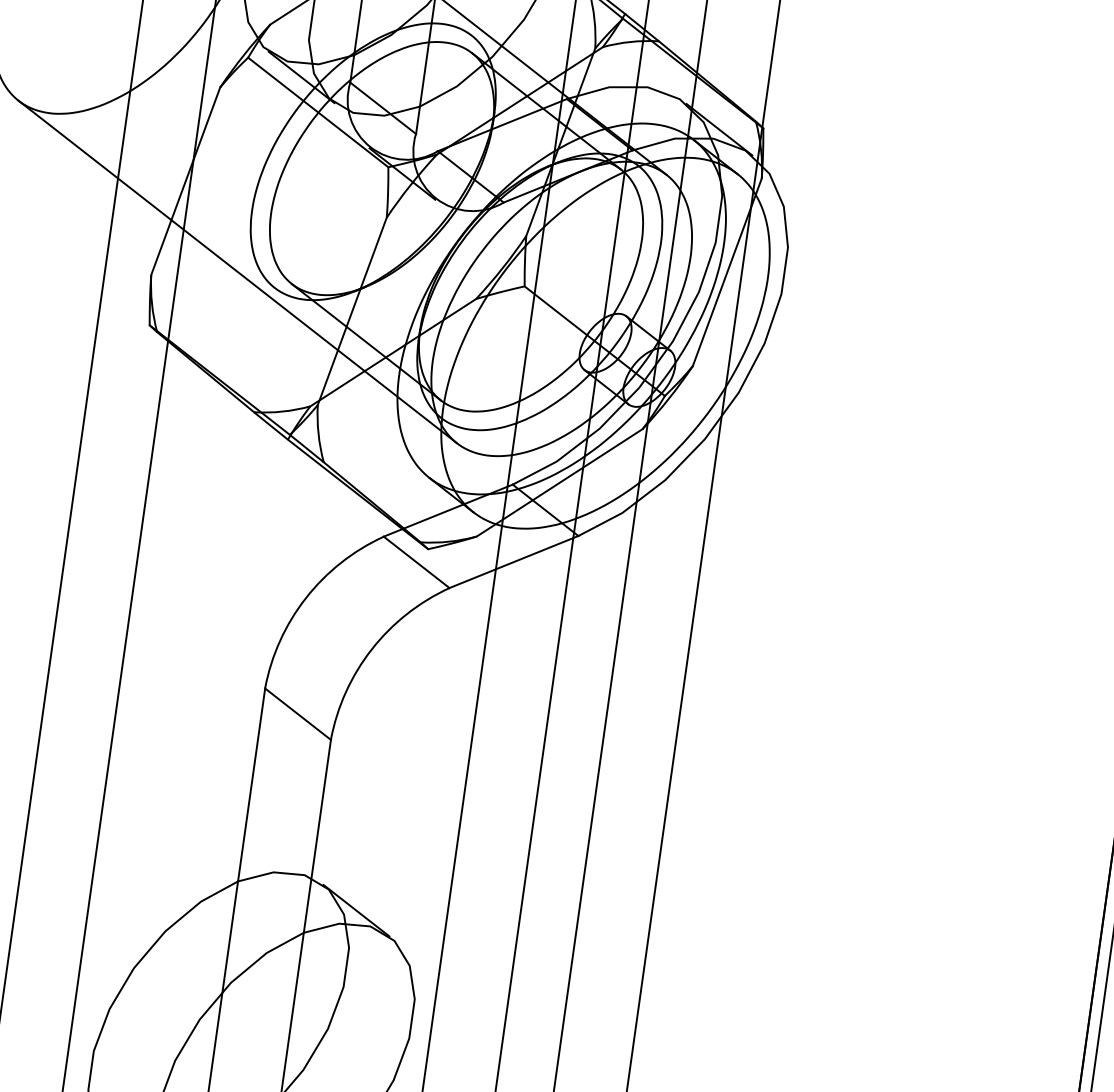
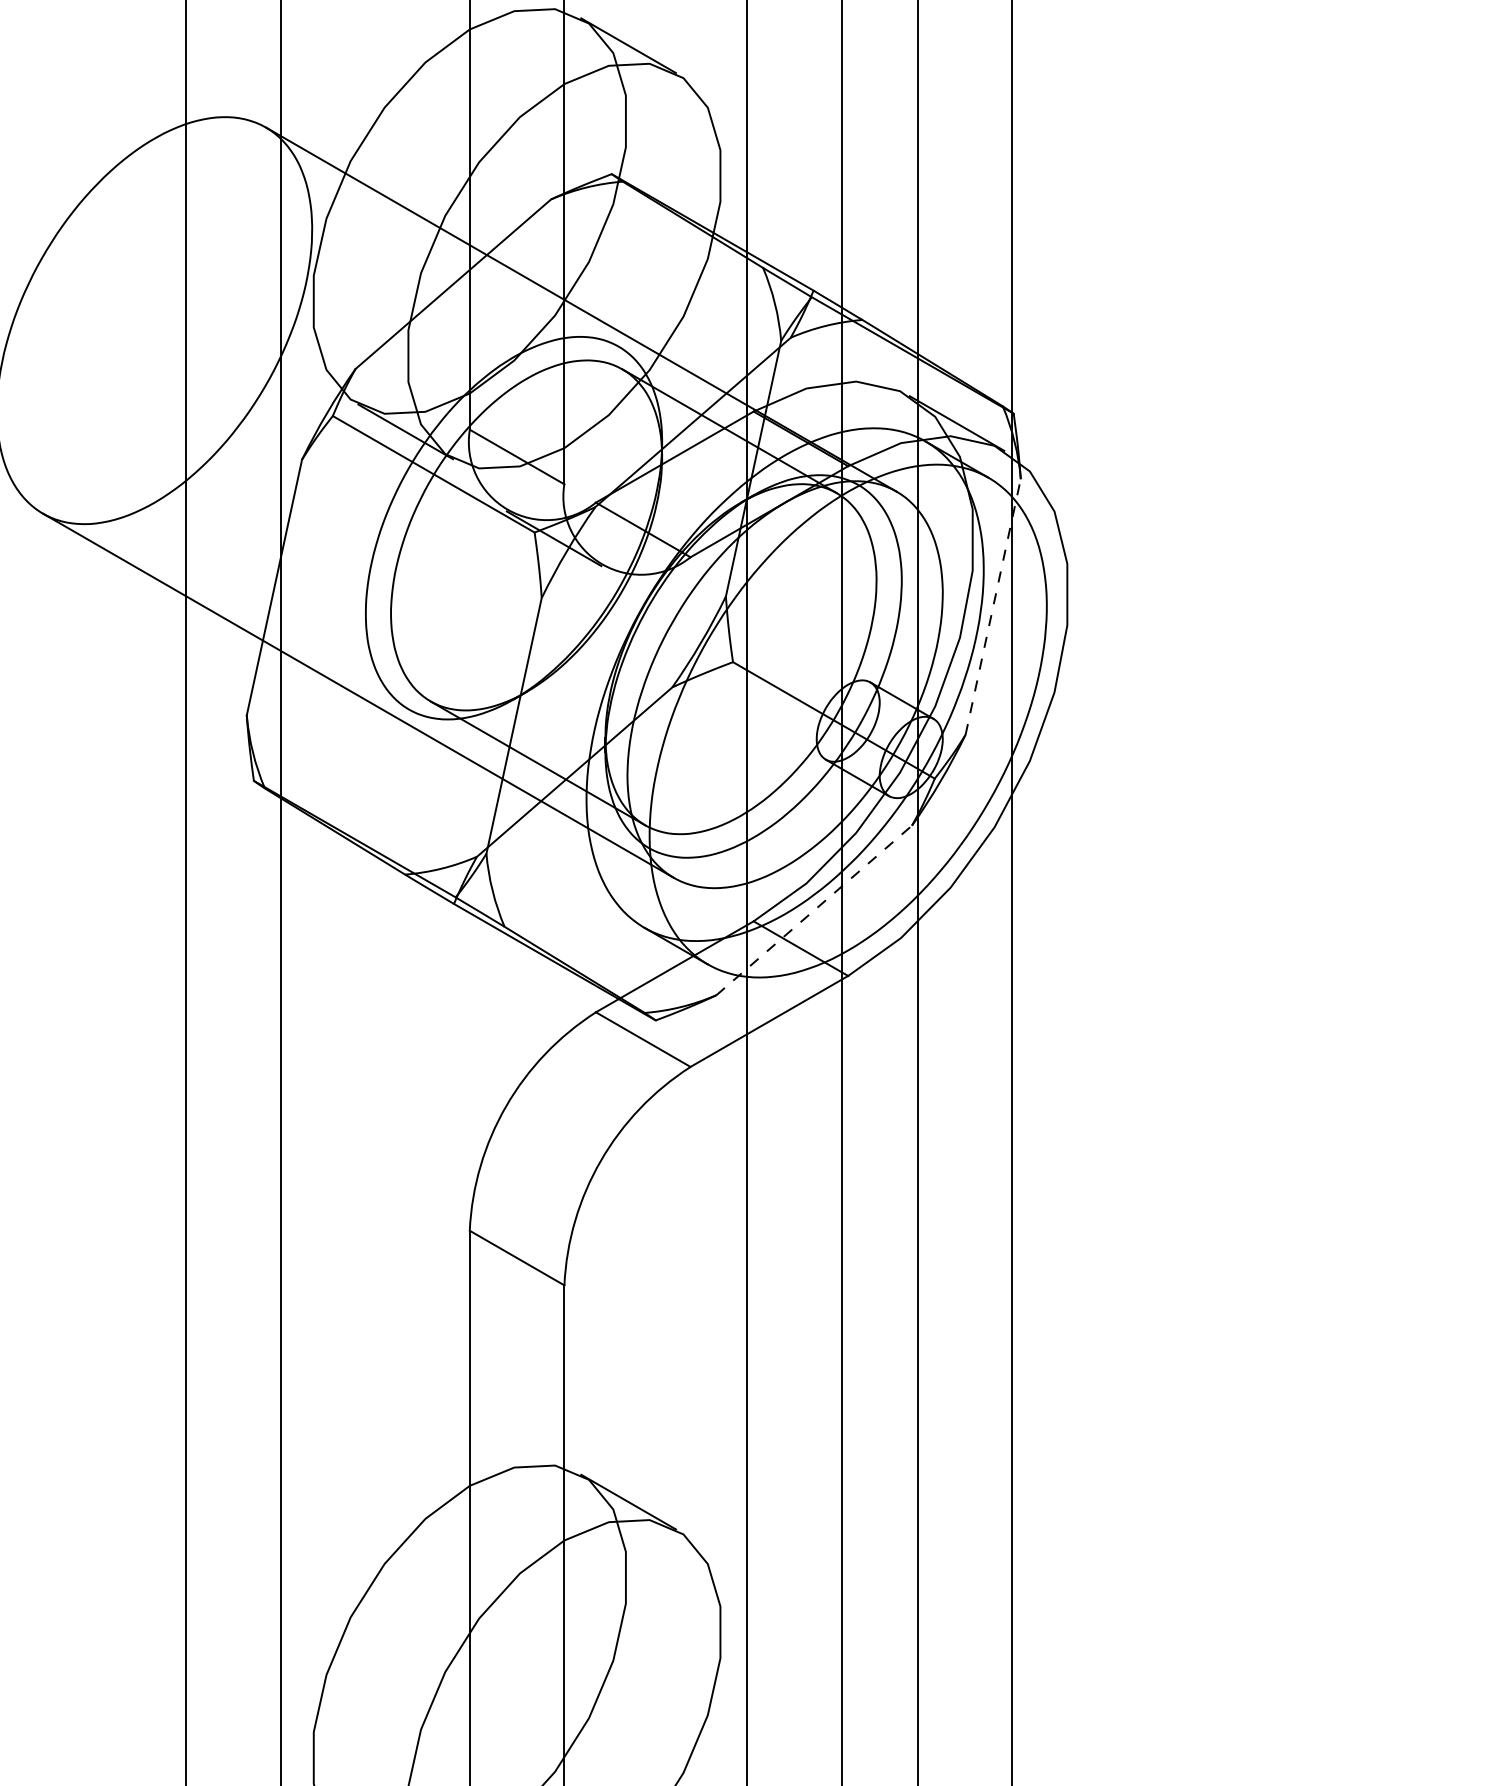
line: (727, 272) -> (993, 607), solid -> dashed
line: (559, 482) -> (814, 910), solid -> dashed

